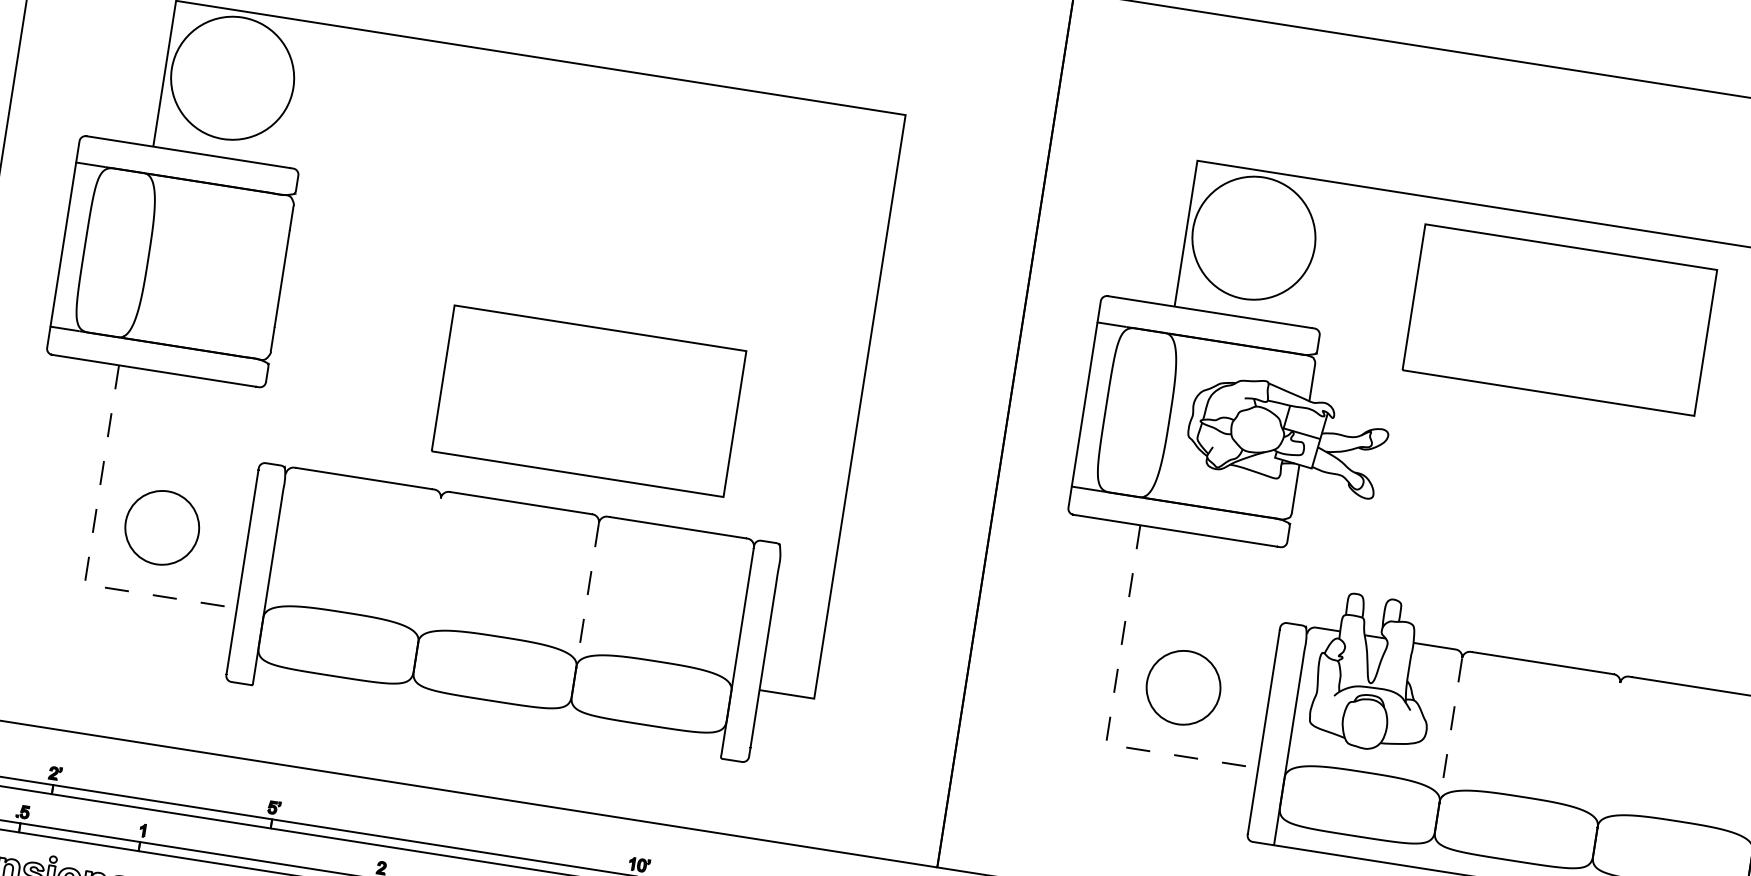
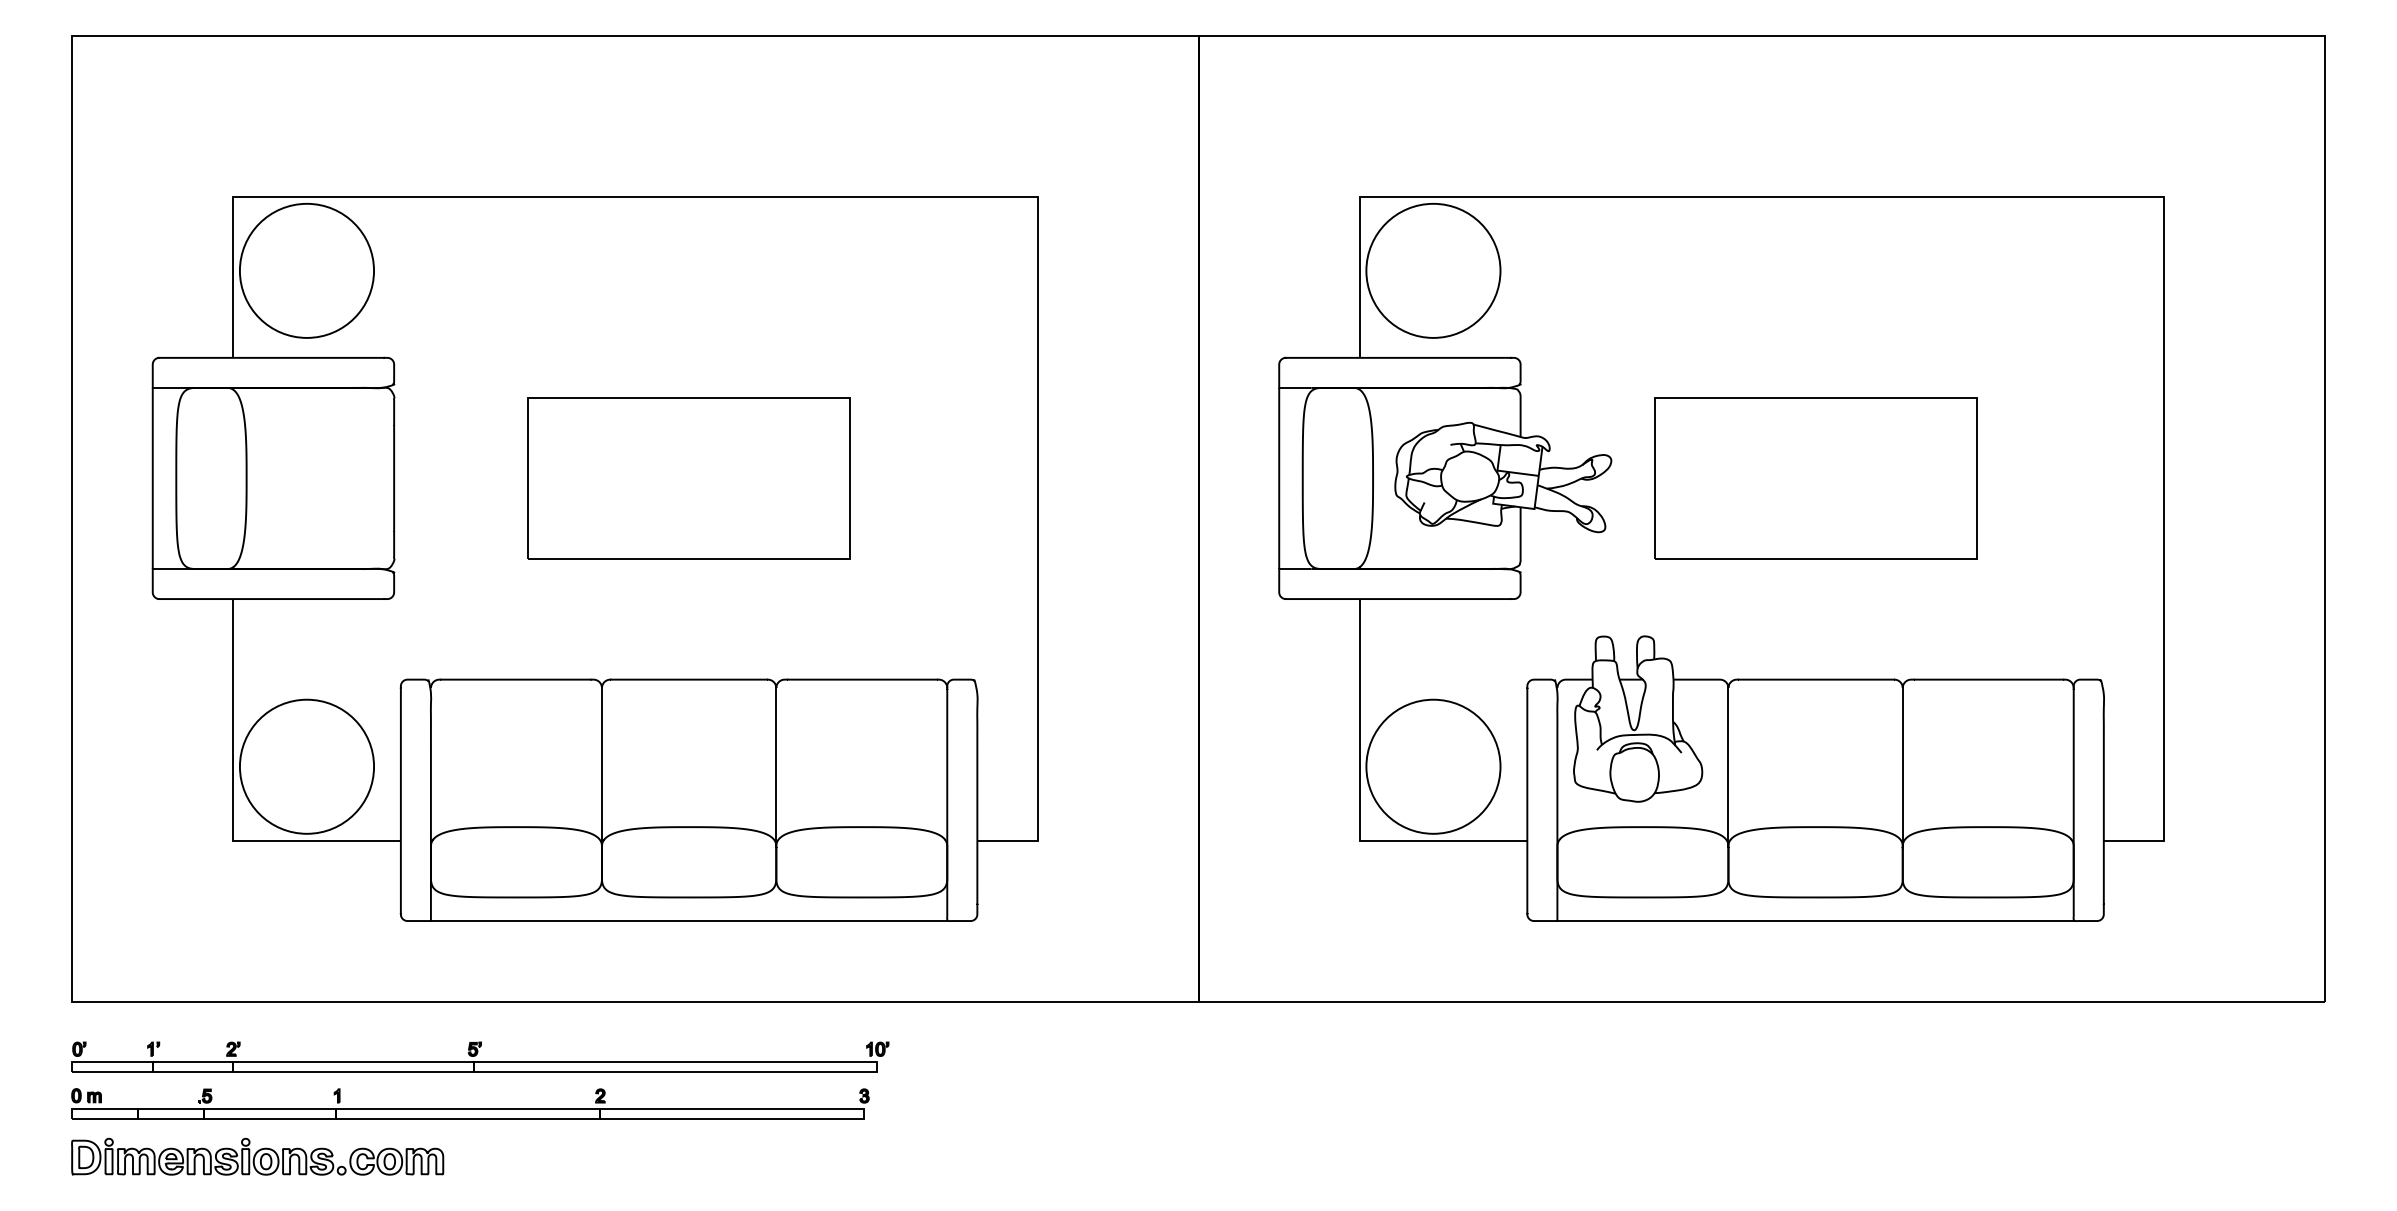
part: (1559, 320) -> (1815, 478), moved
part: (588, 401) -> (688, 478), moved
circle: (161, 527) -> (306, 766), size x1.67
line: (90, 551) -> (233, 804), dashed -> solid
line: (429, 570) -> (601, 767), added
line: (587, 595) -> (776, 767), dashed -> solid
circle: (1183, 687) -> (1433, 766), size x1.67
line: (1111, 711) -> (1359, 804), dashed -> solid
line: (486, 722) -> (688, 921), added
line: (1450, 730) -> (1728, 767), dashed -> solid
line: (1608, 755) -> (1902, 767), added

